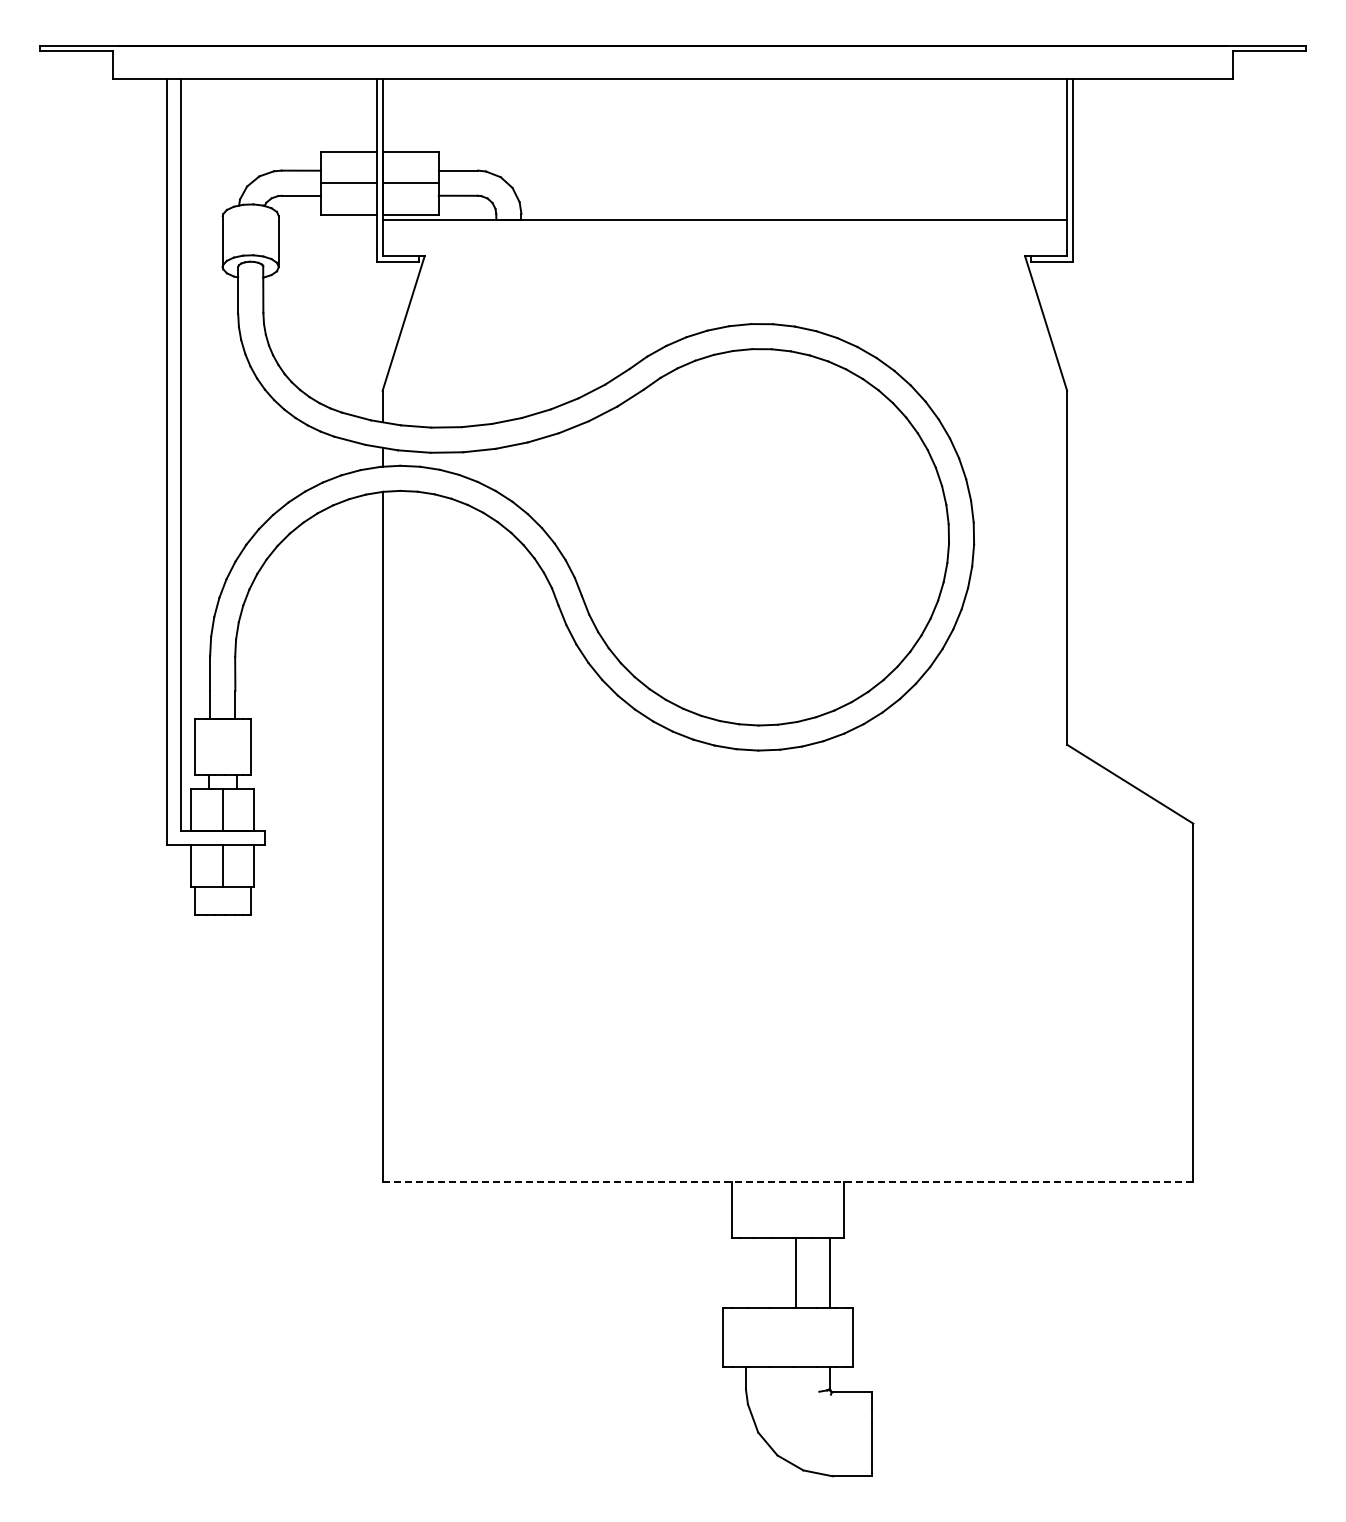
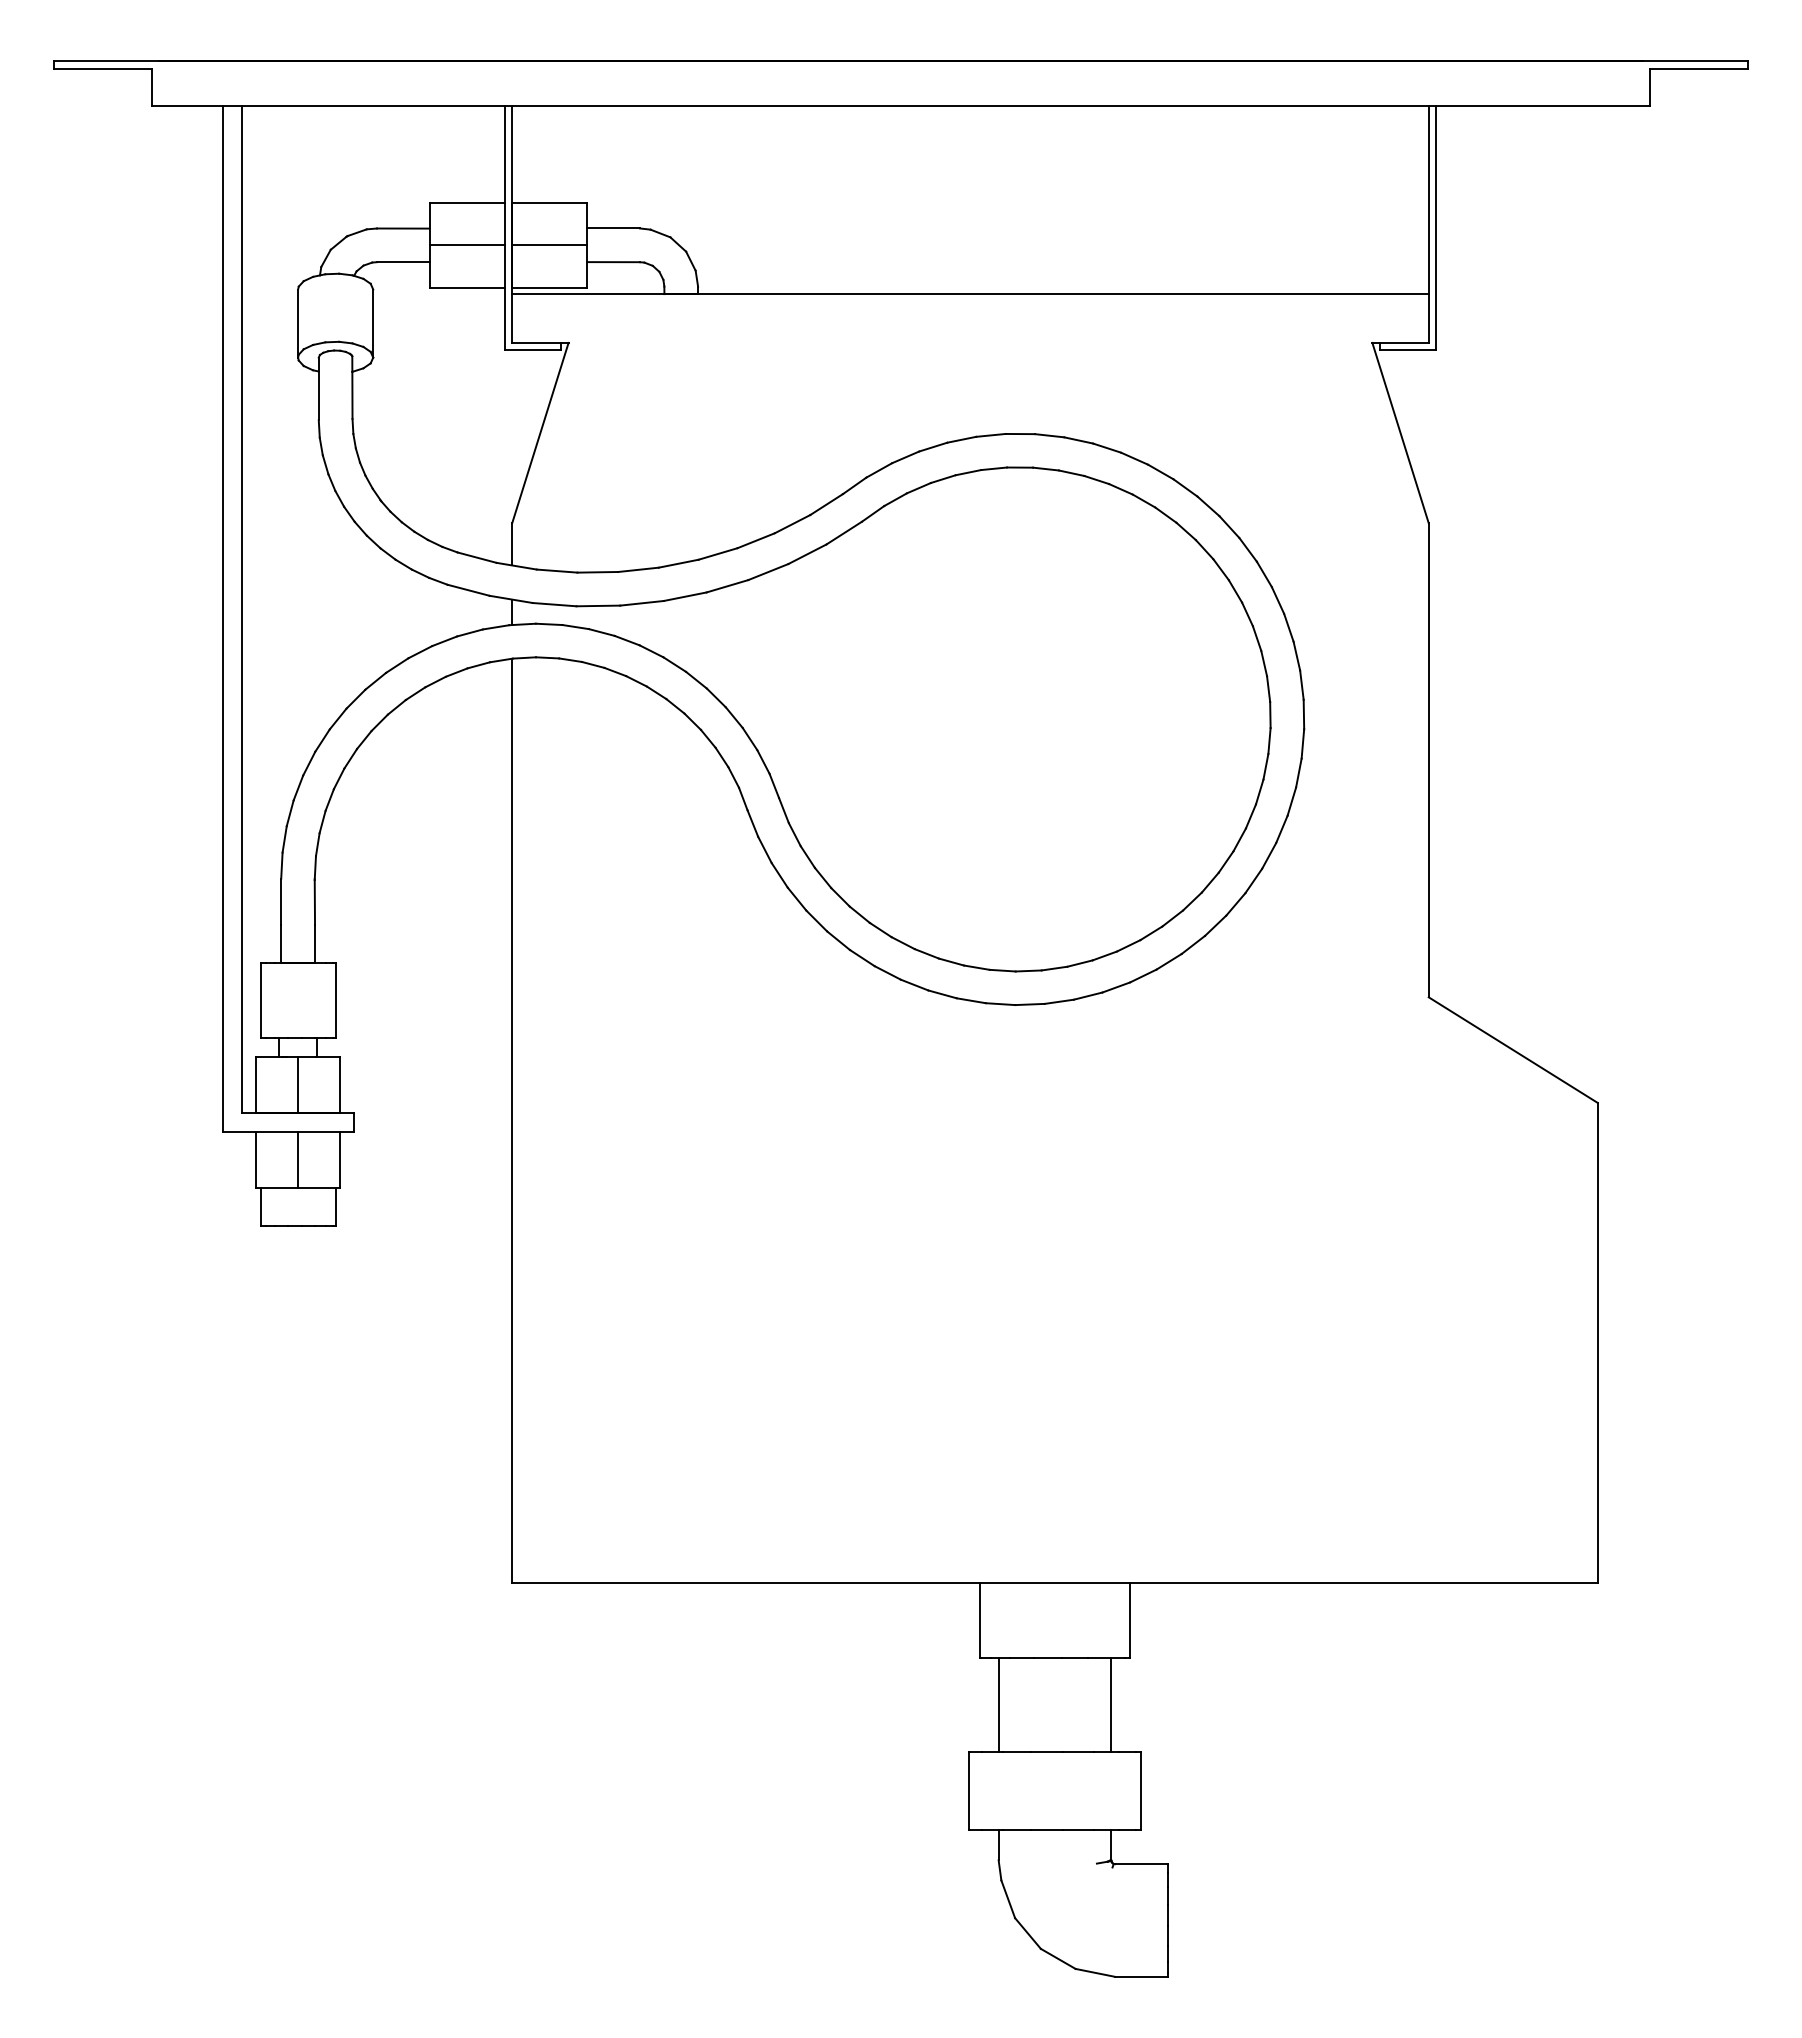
line: (788, 1181) -> (1055, 1582), dashed -> solid
line: (795, 1272) -> (998, 1703), moved

